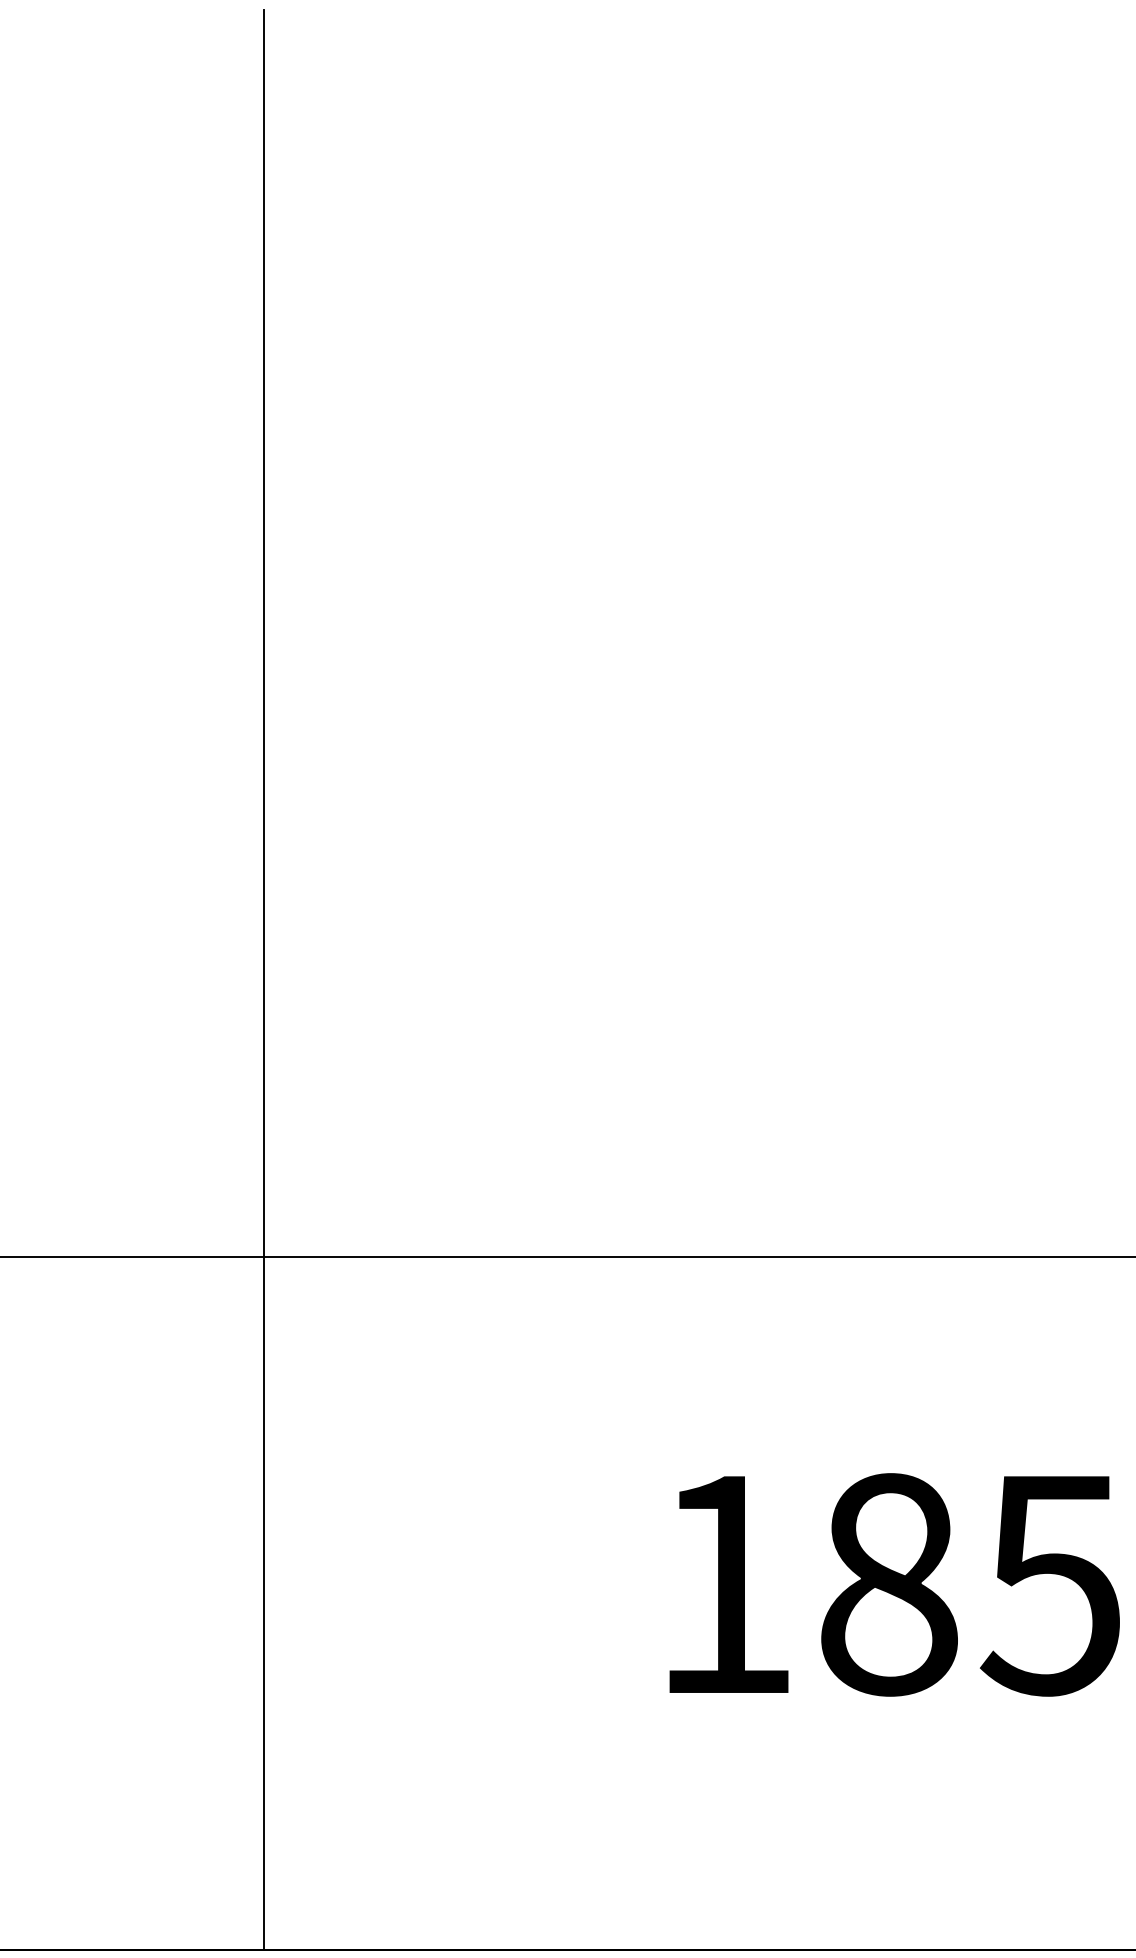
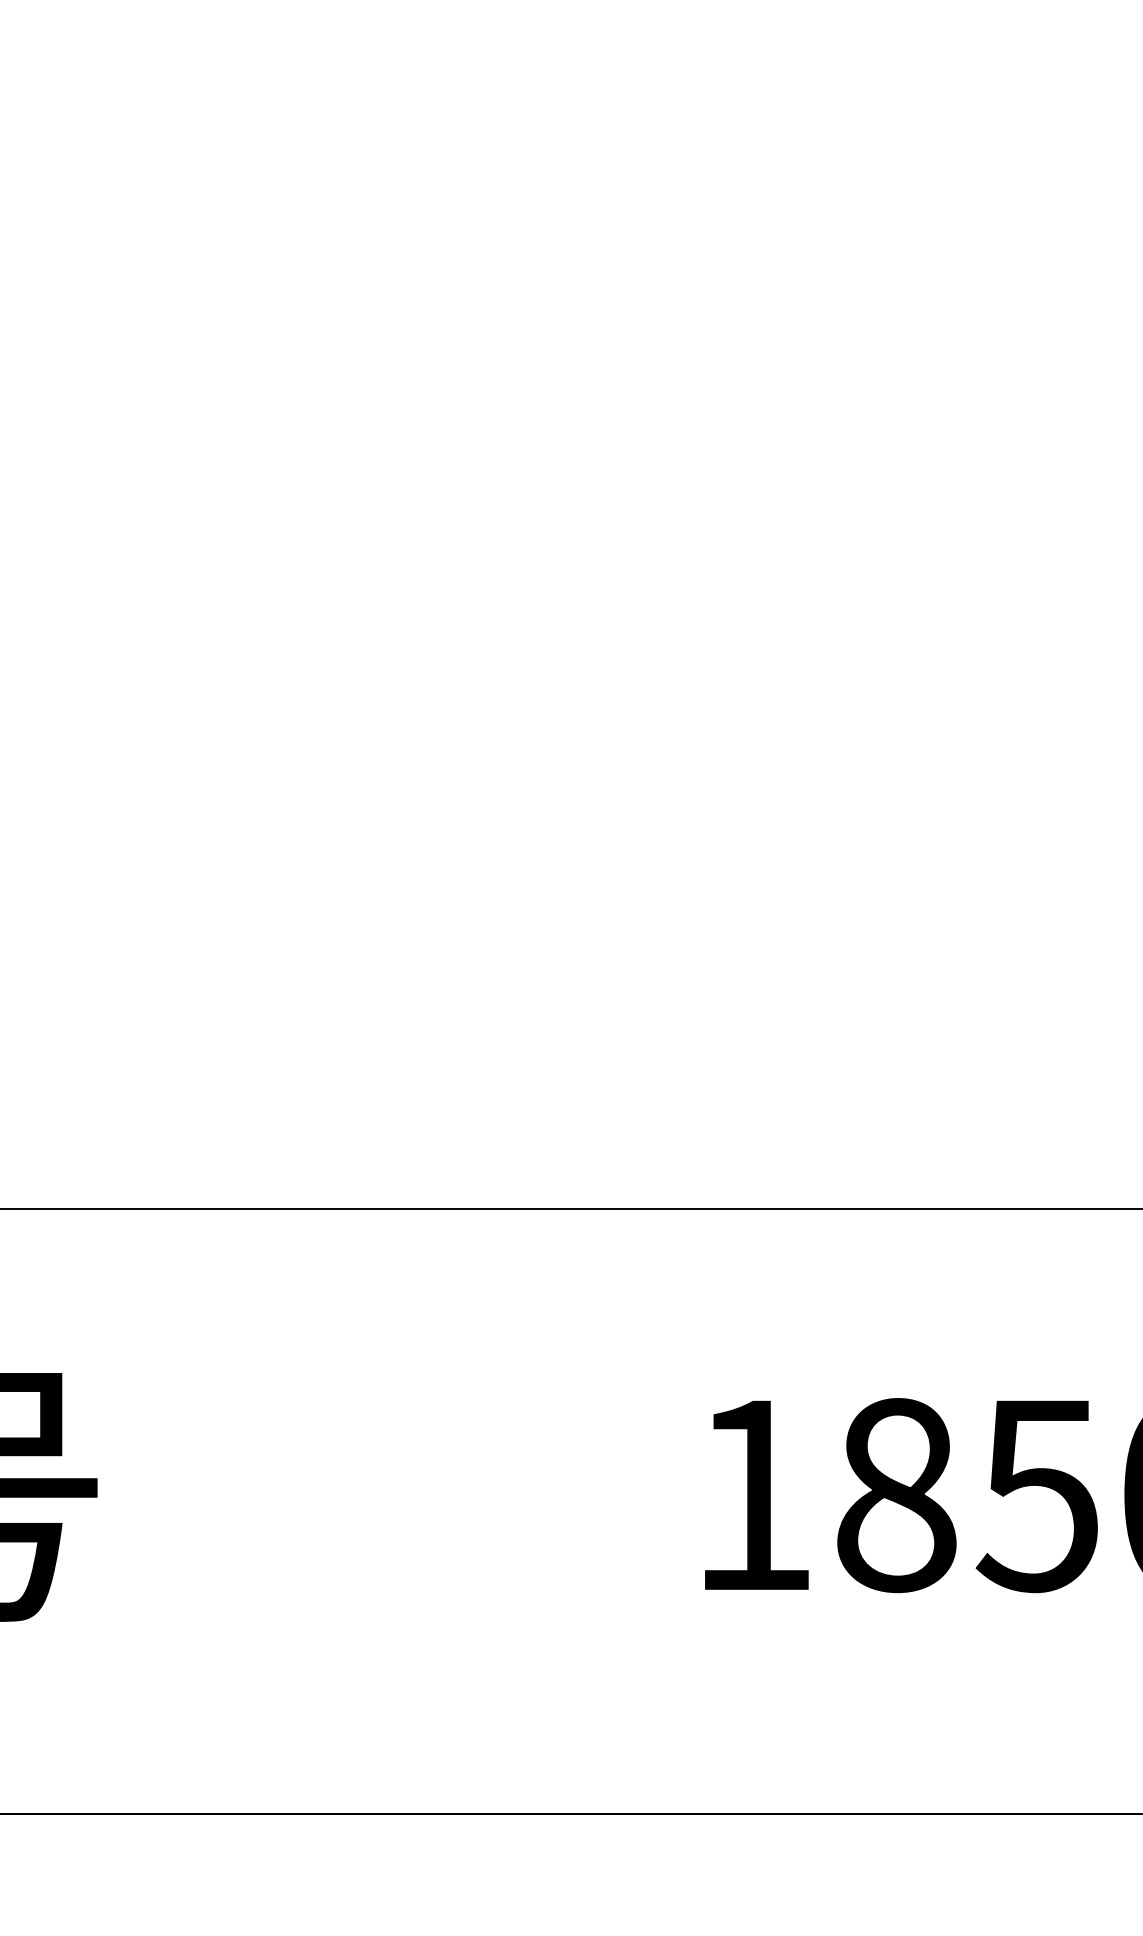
line: (264, 979) -> (351, 967), removed

